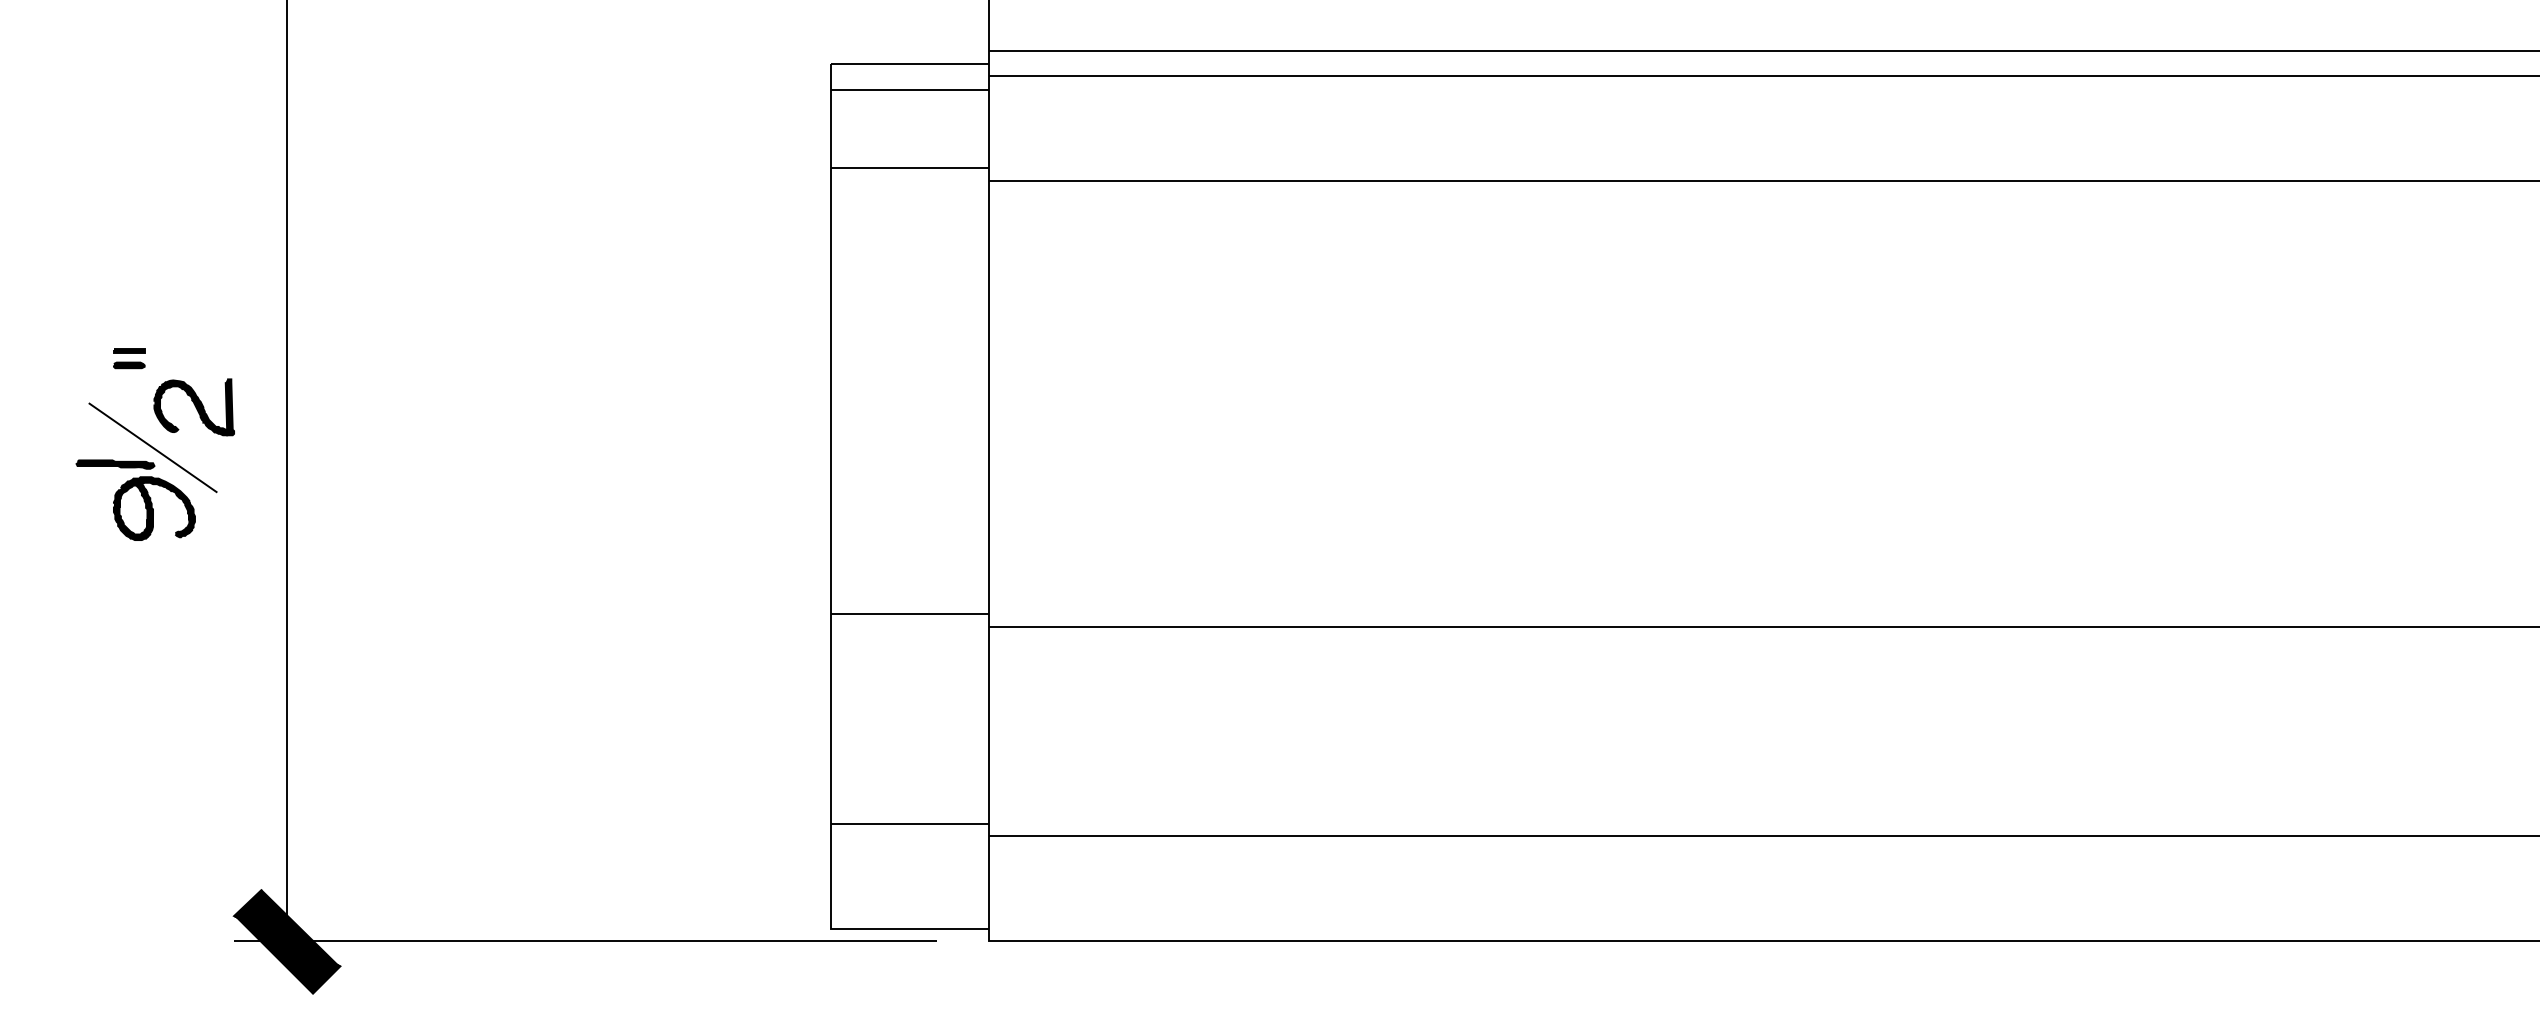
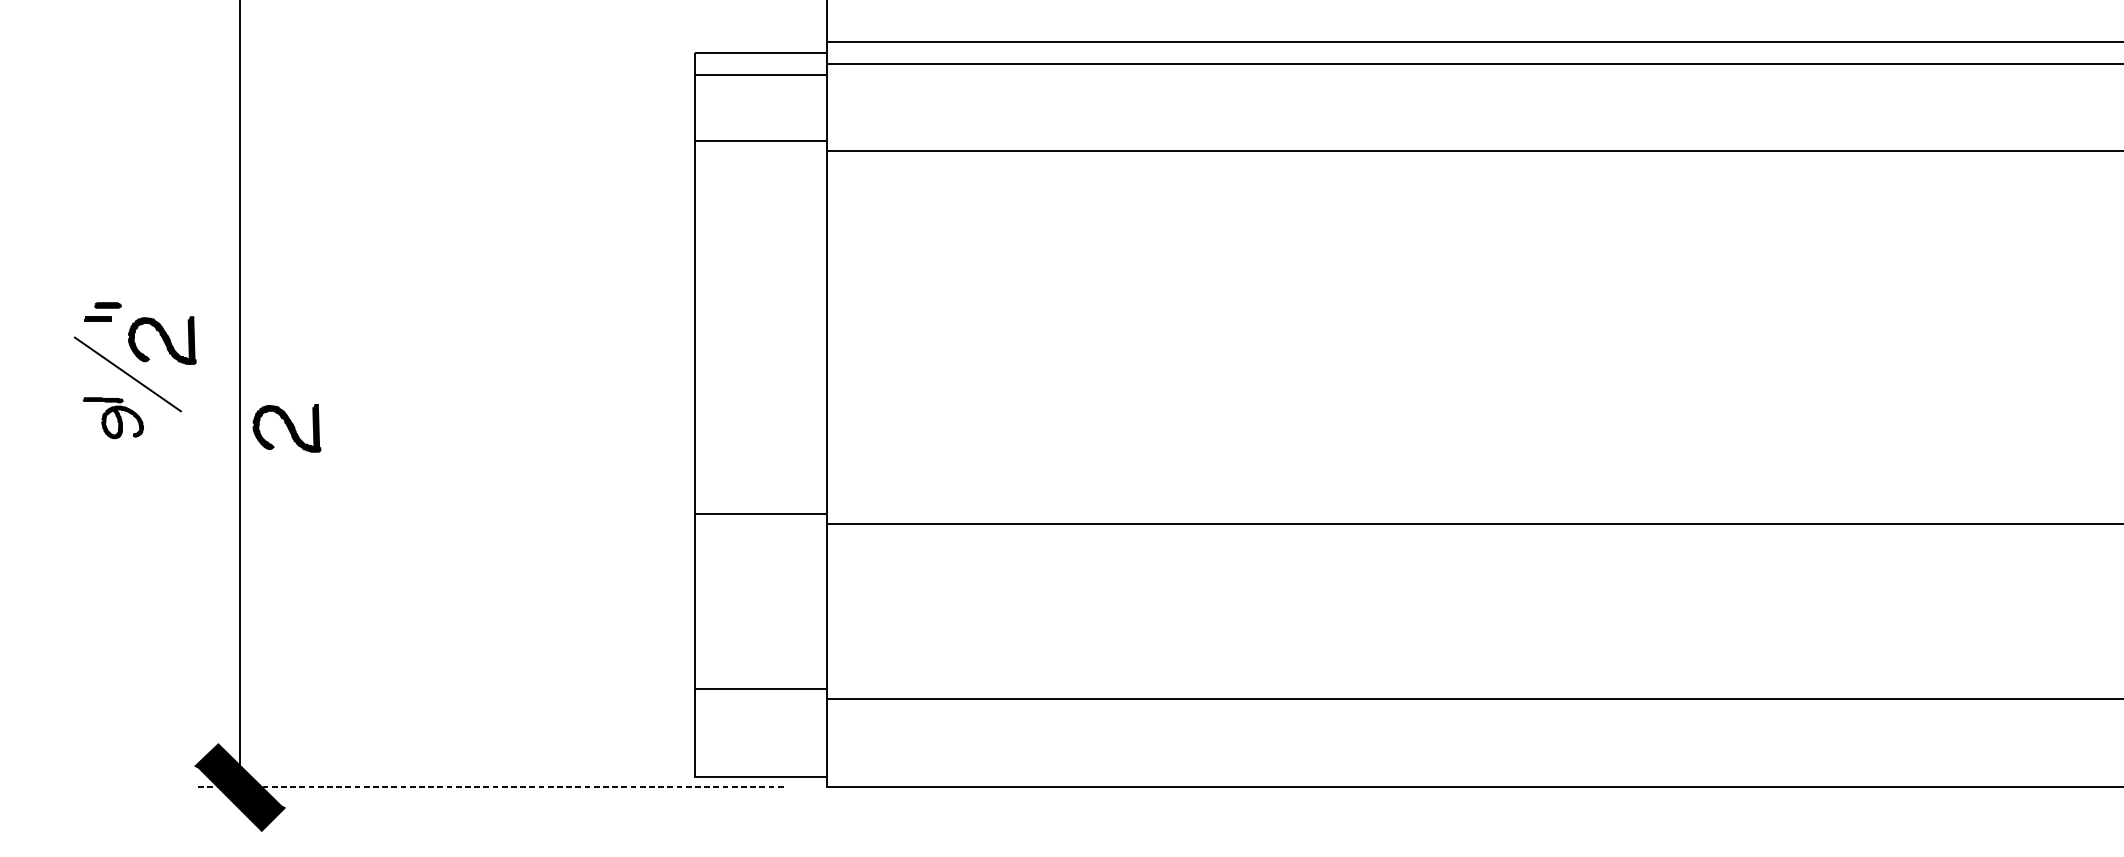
part: (129, 350) -> (98, 318), moved
part: (135, 499) -> (113, 417), size x0.6
part: (342, 512) -> (286, 428), added
line: (585, 941) -> (489, 787), solid -> dashed

